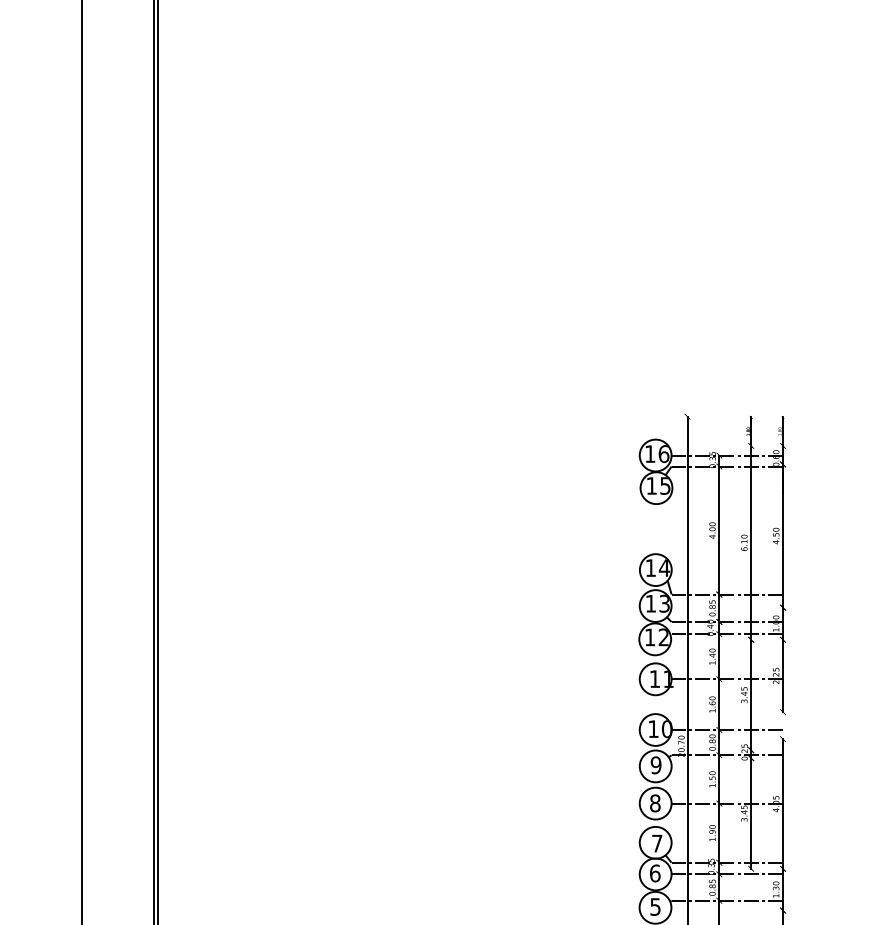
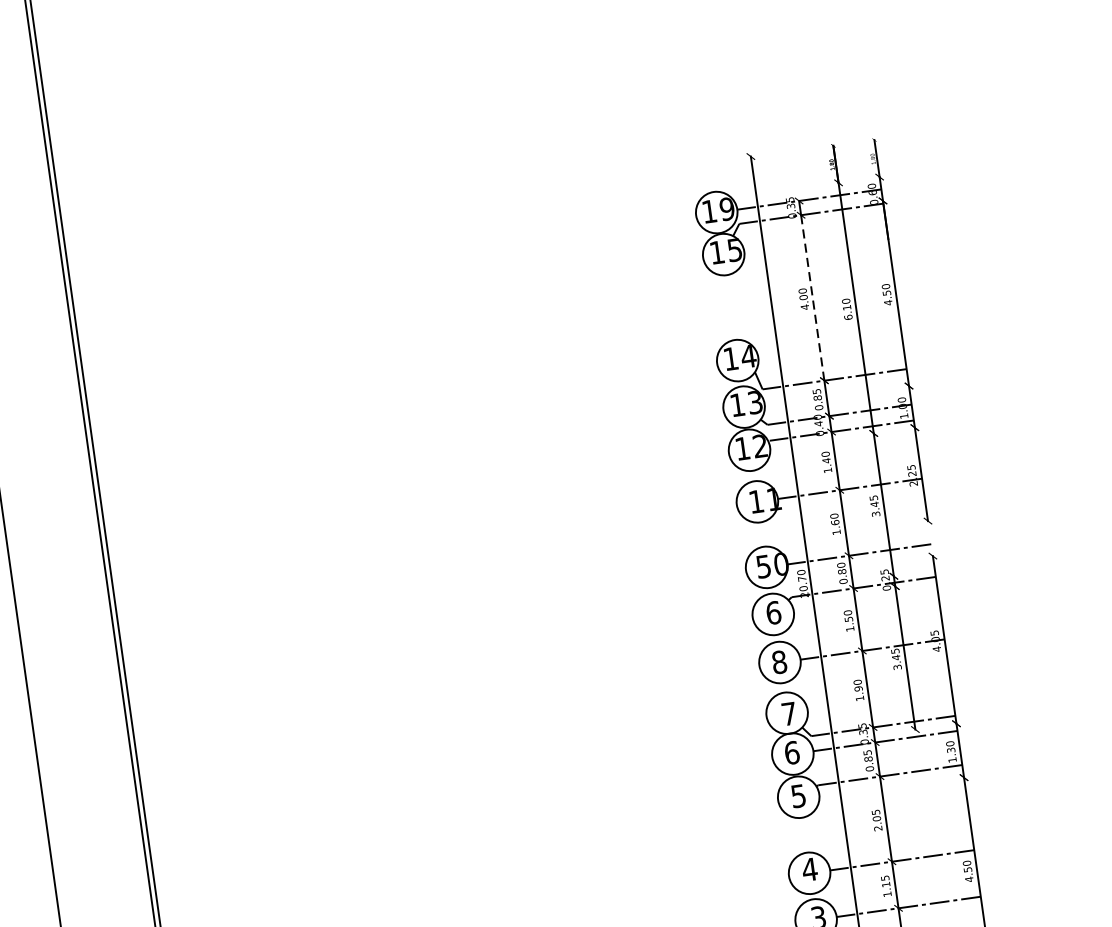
text: (663, 454) -> (726, 209), 16 -> 19
line: (719, 530) -> (812, 297), solid -> dashed
text: (653, 729) -> (763, 567), 10 -> 50
text: (655, 765) -> (772, 613), 9 -> 6

